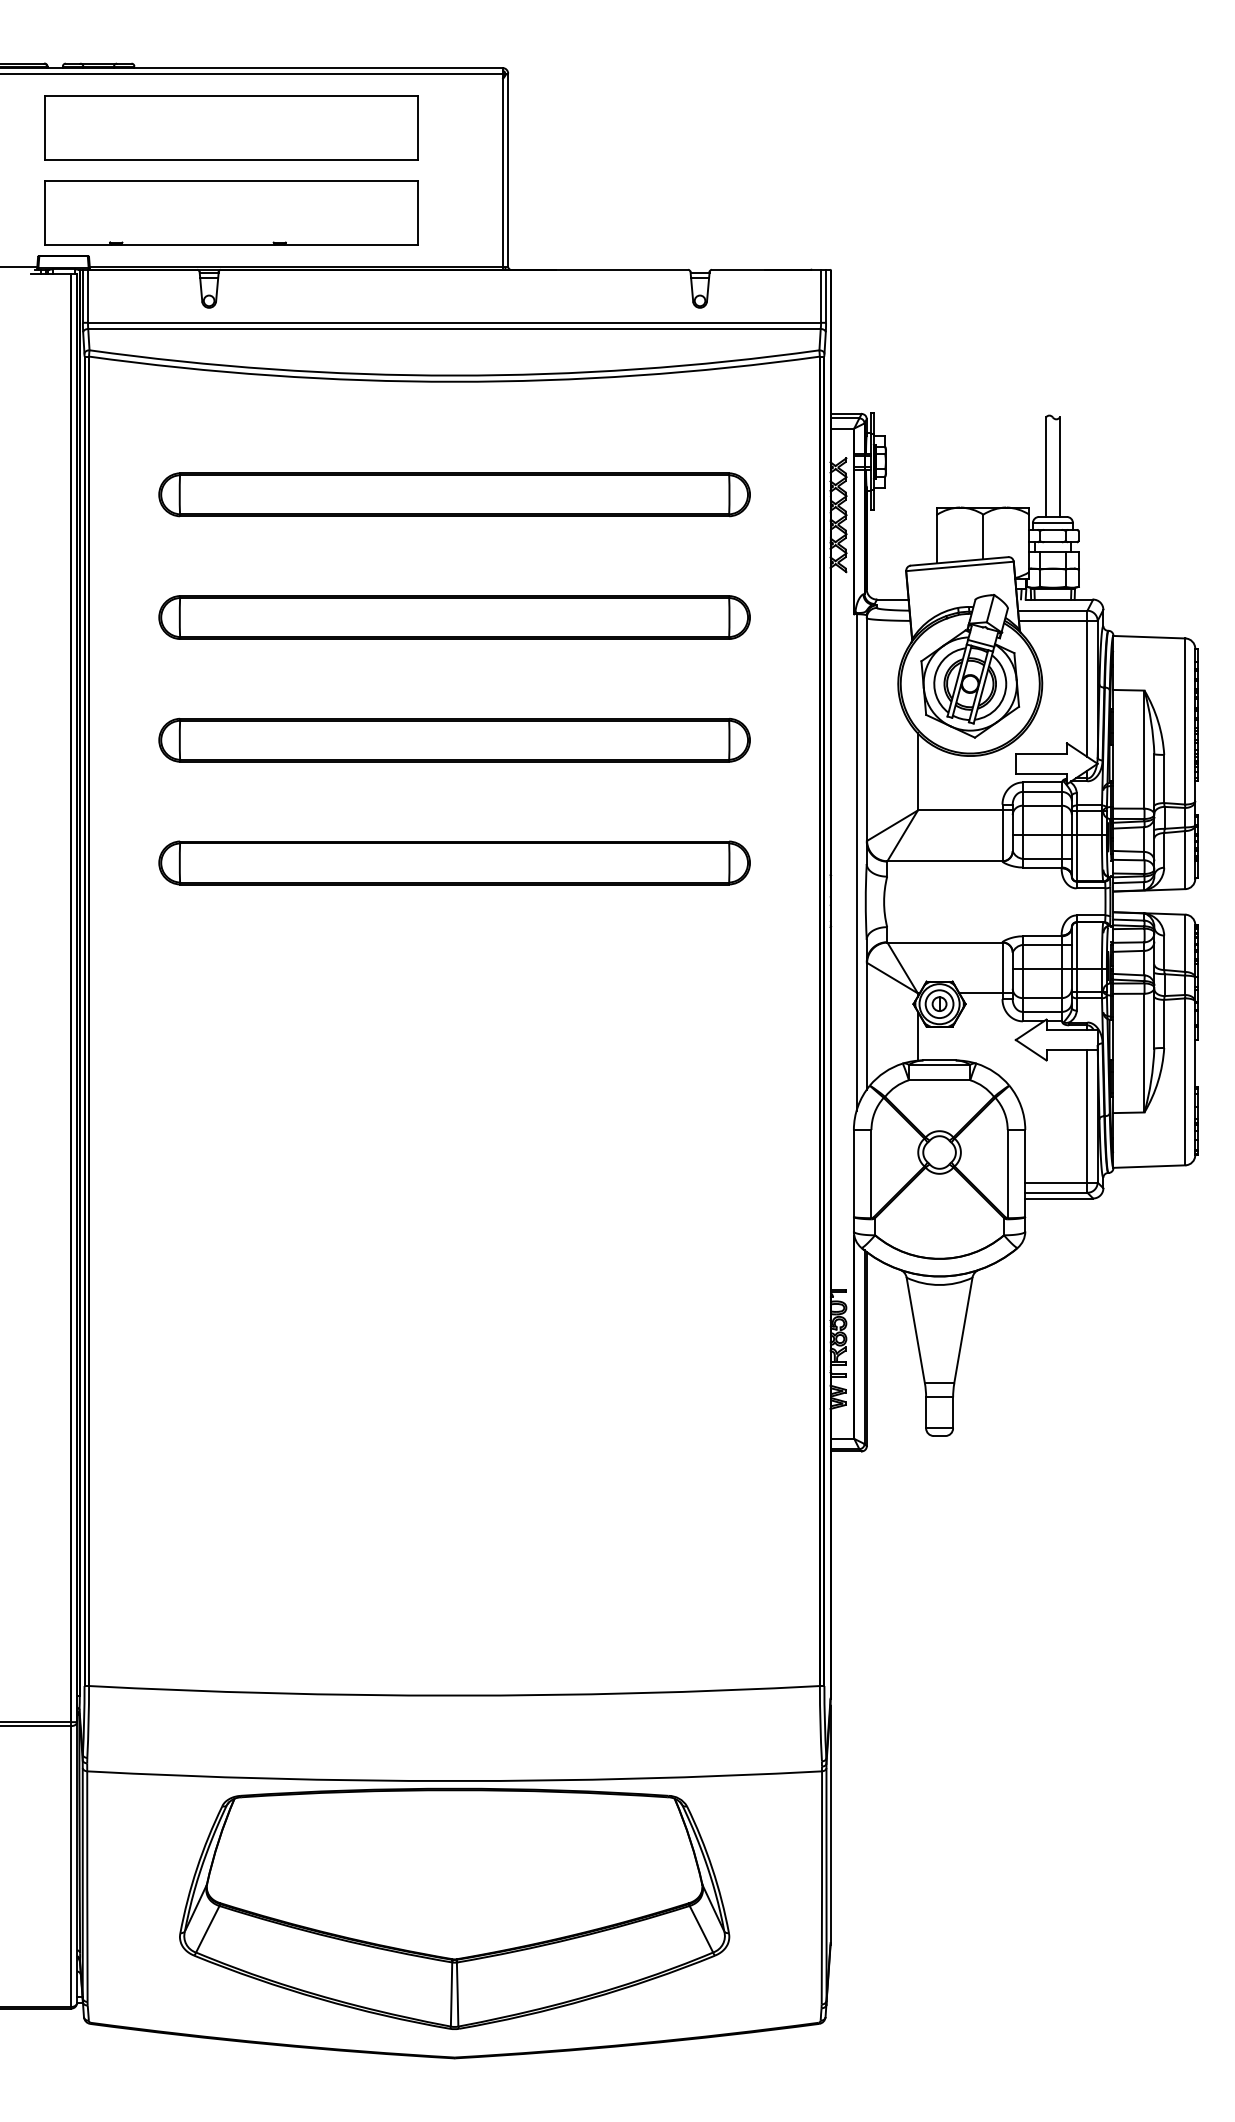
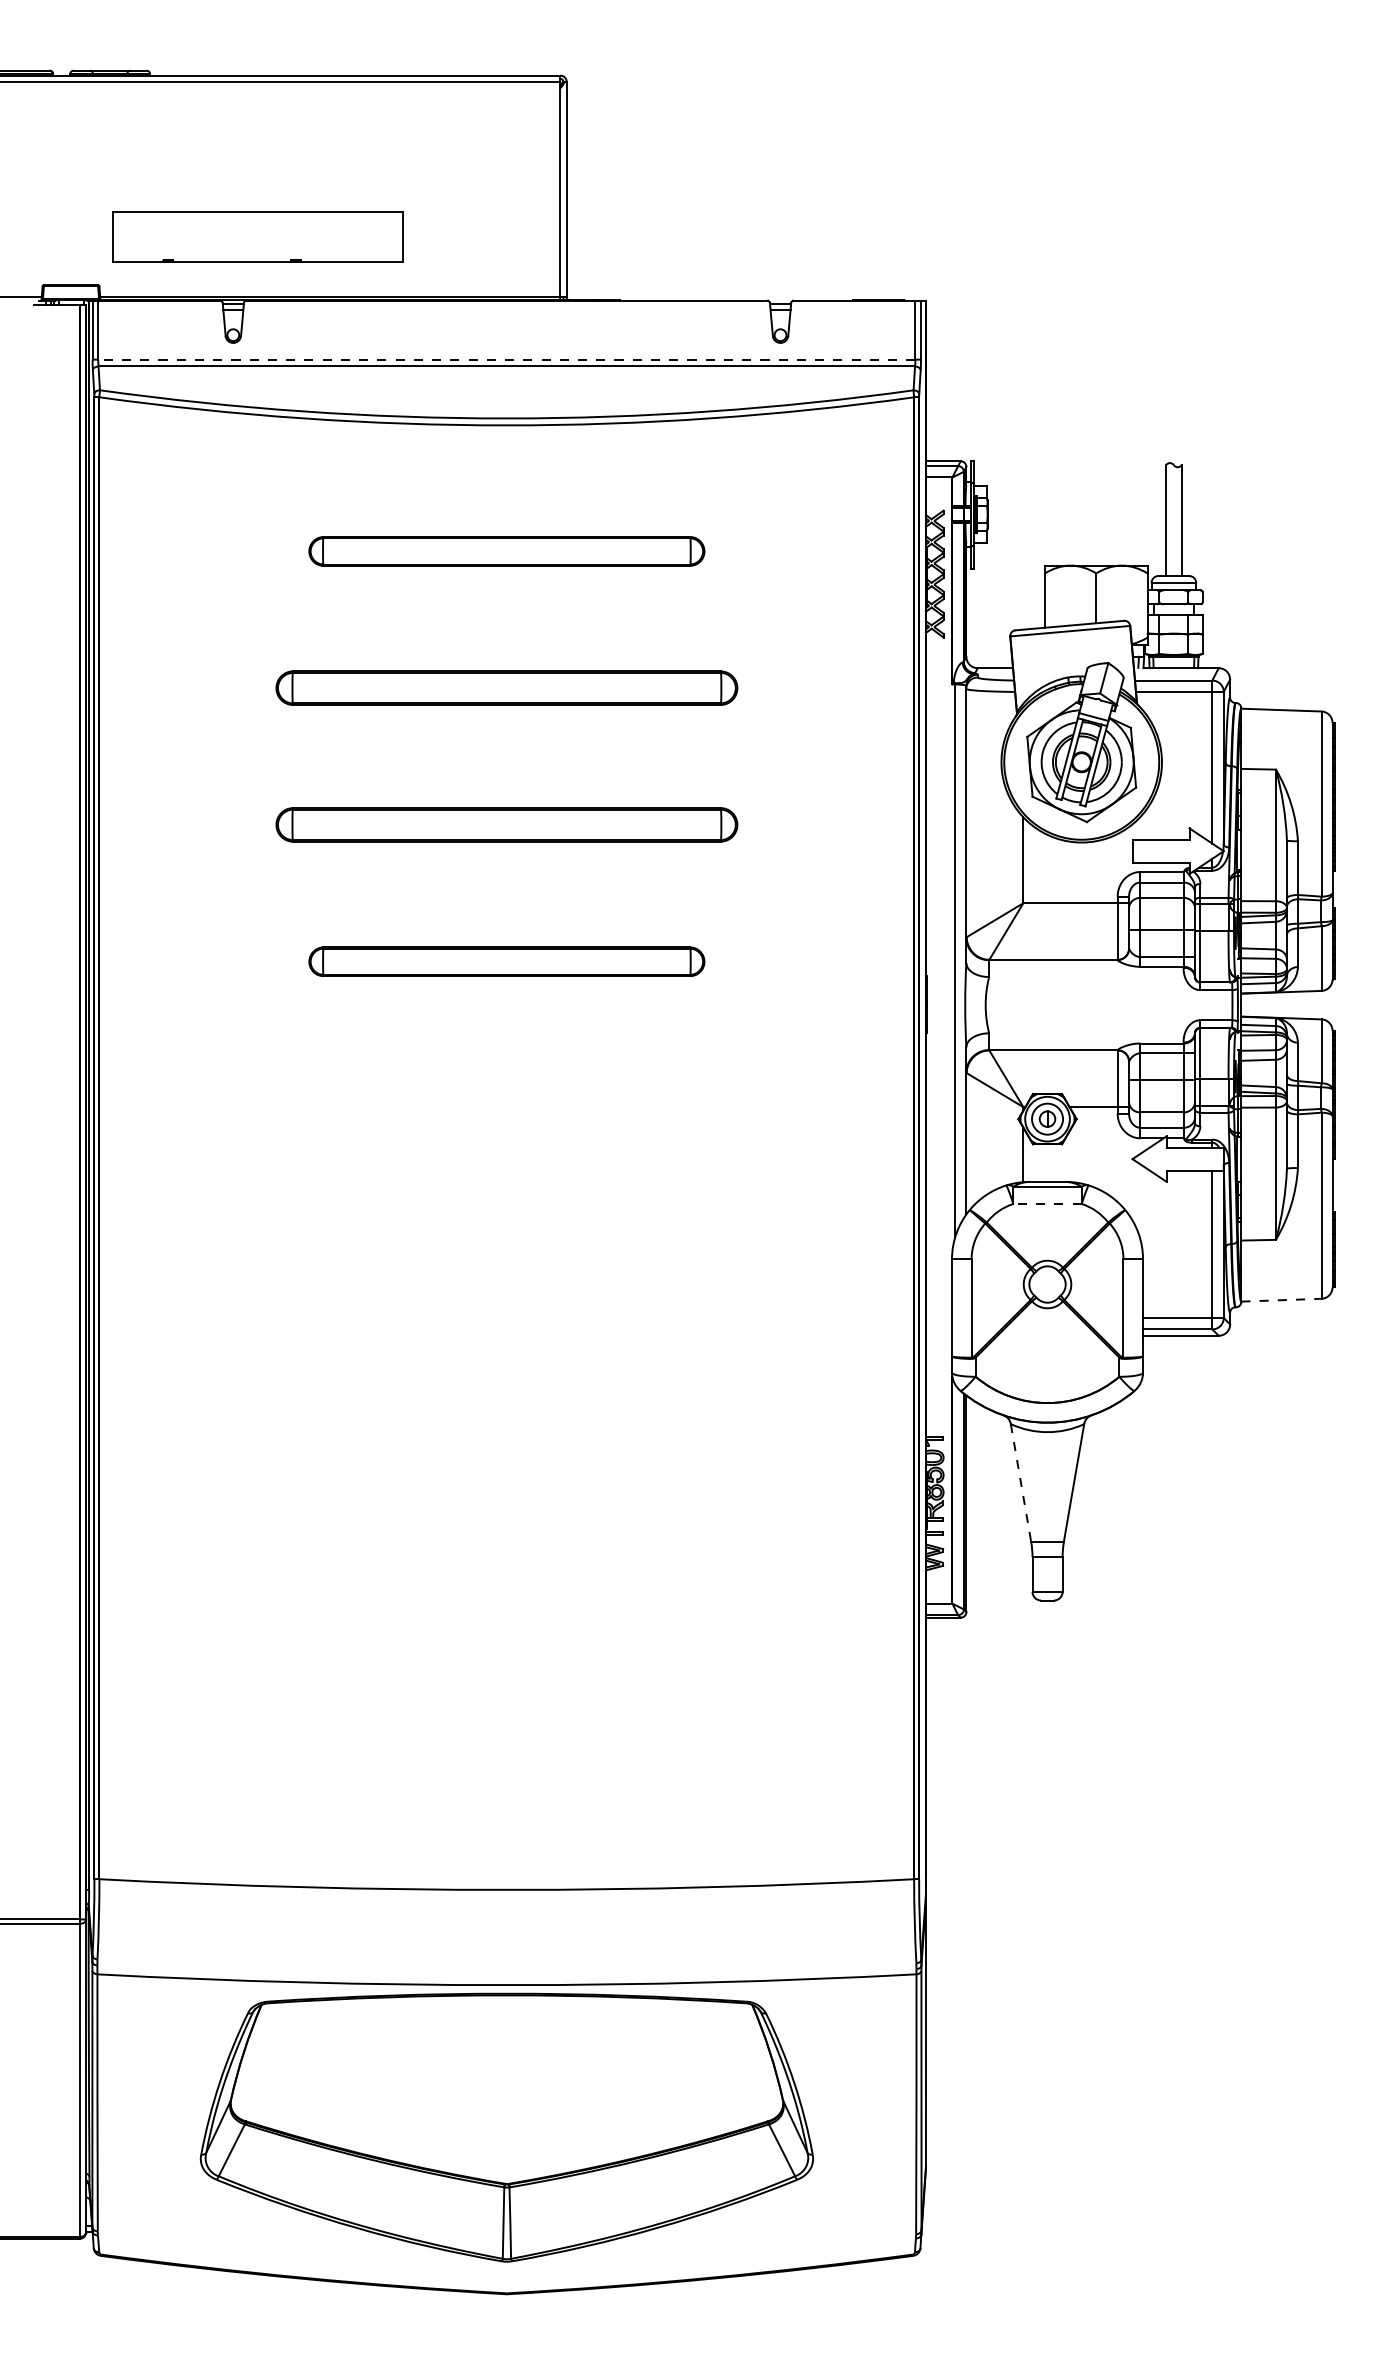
part: (231, 127) -> (258, 141), removed
part: (231, 212) -> (258, 236), size x0.7
line: (454, 322) -> (506, 359), solid -> dashed
part: (454, 494) -> (506, 551), size x0.6
part: (454, 617) -> (506, 688), size x0.7
part: (454, 739) -> (506, 824), size x0.7
part: (454, 862) -> (506, 961), size x0.6
line: (939, 1080) -> (1047, 1204), solid -> dashed
line: (1149, 1166) -> (1281, 1300), solid -> dashed
line: (915, 1330) -> (1020, 1482), solid -> dashed

